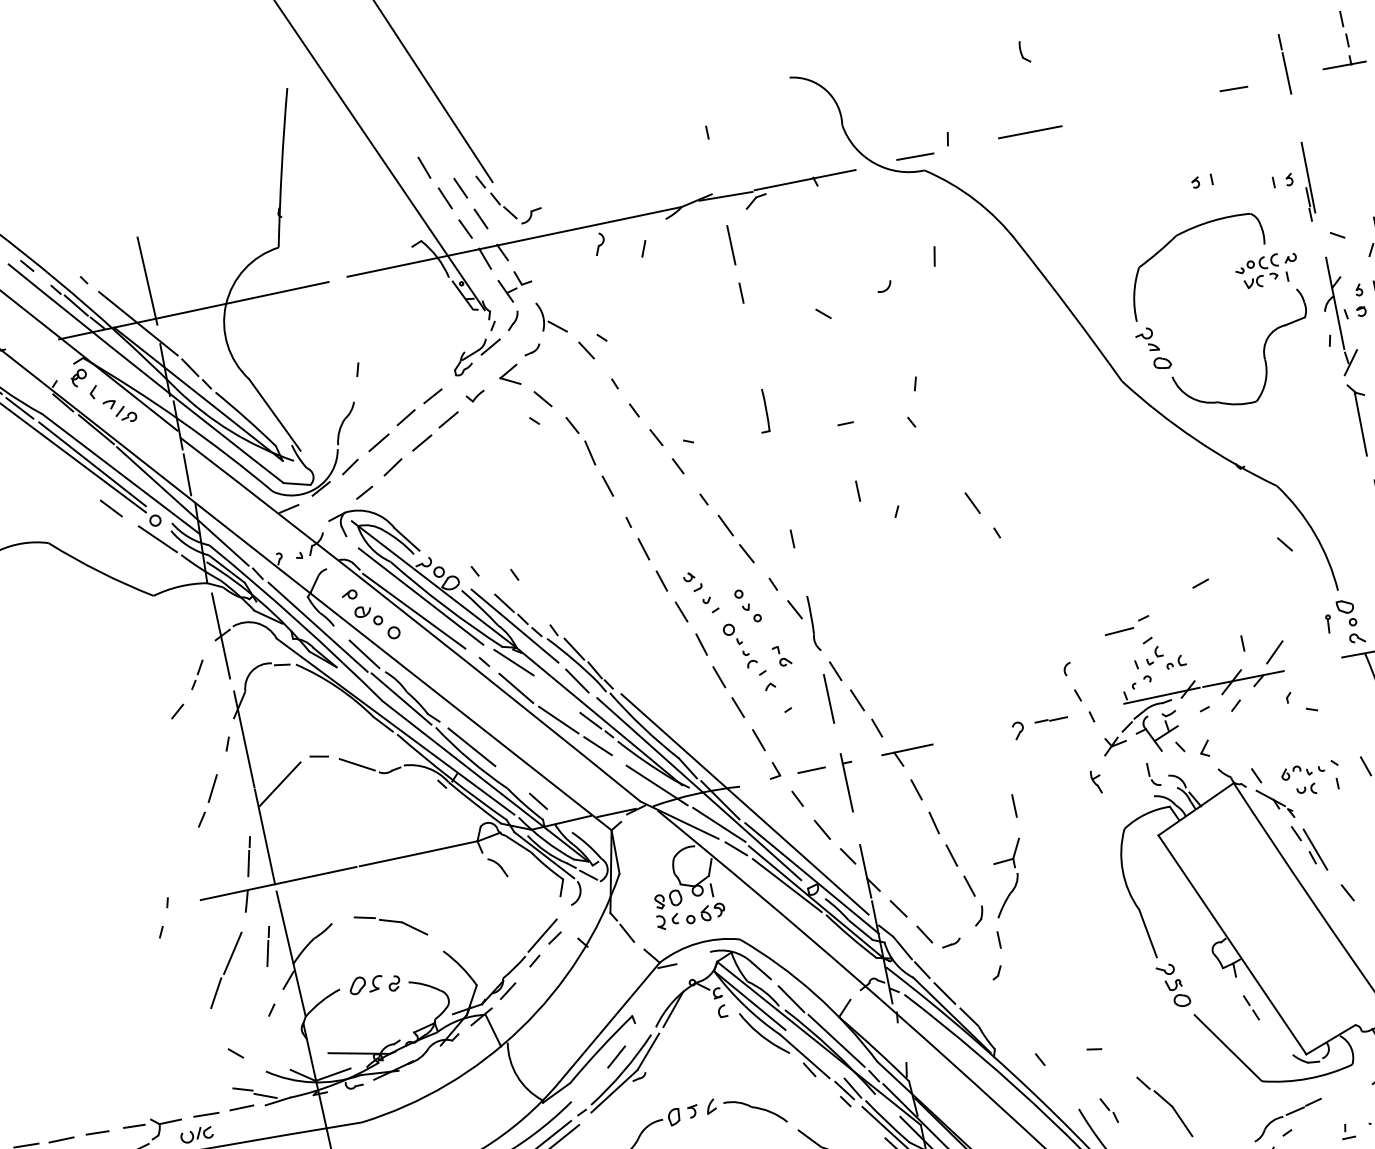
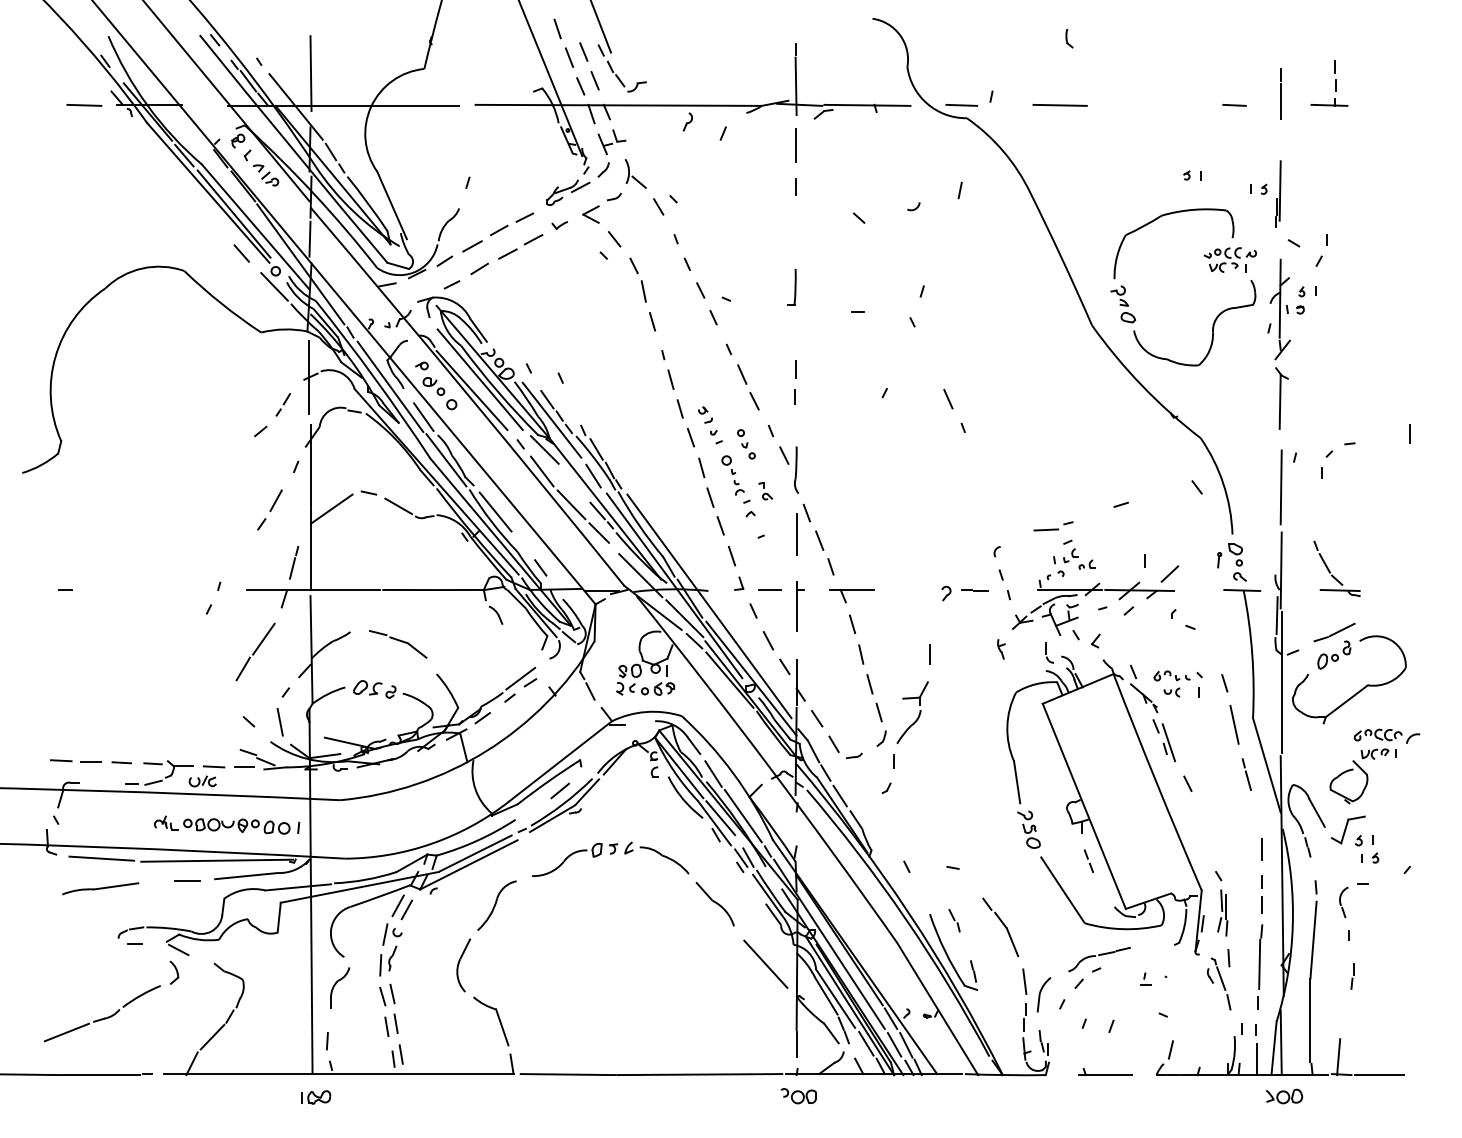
line: (716, 175) -> (795, 86), added
line: (857, 491) -> (795, 369), moved
line: (268, 946) -> (294, 639), removed
line: (271, 1045) -> (279, 721), added
line: (810, 1049) -> (720, 818), added

